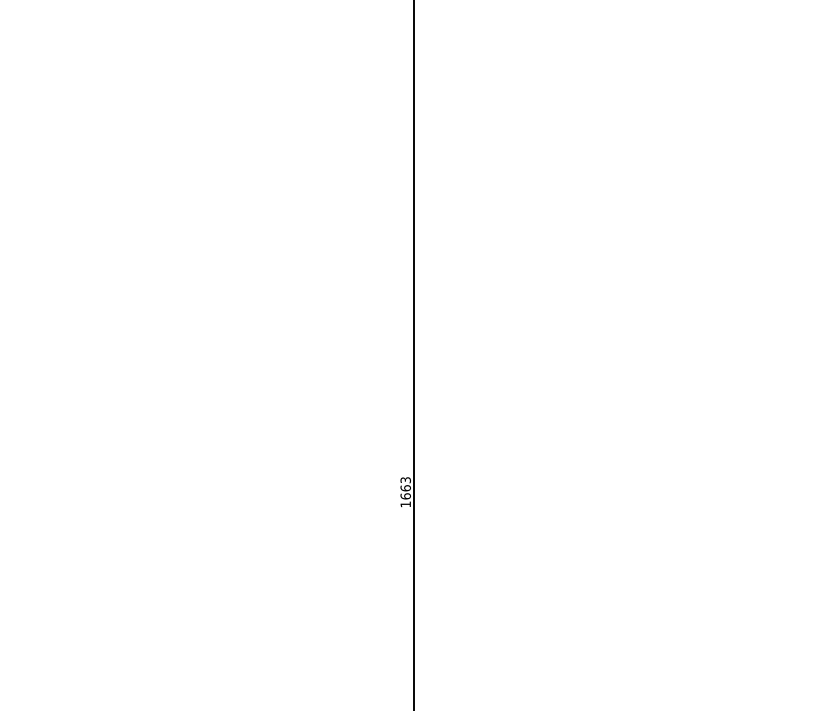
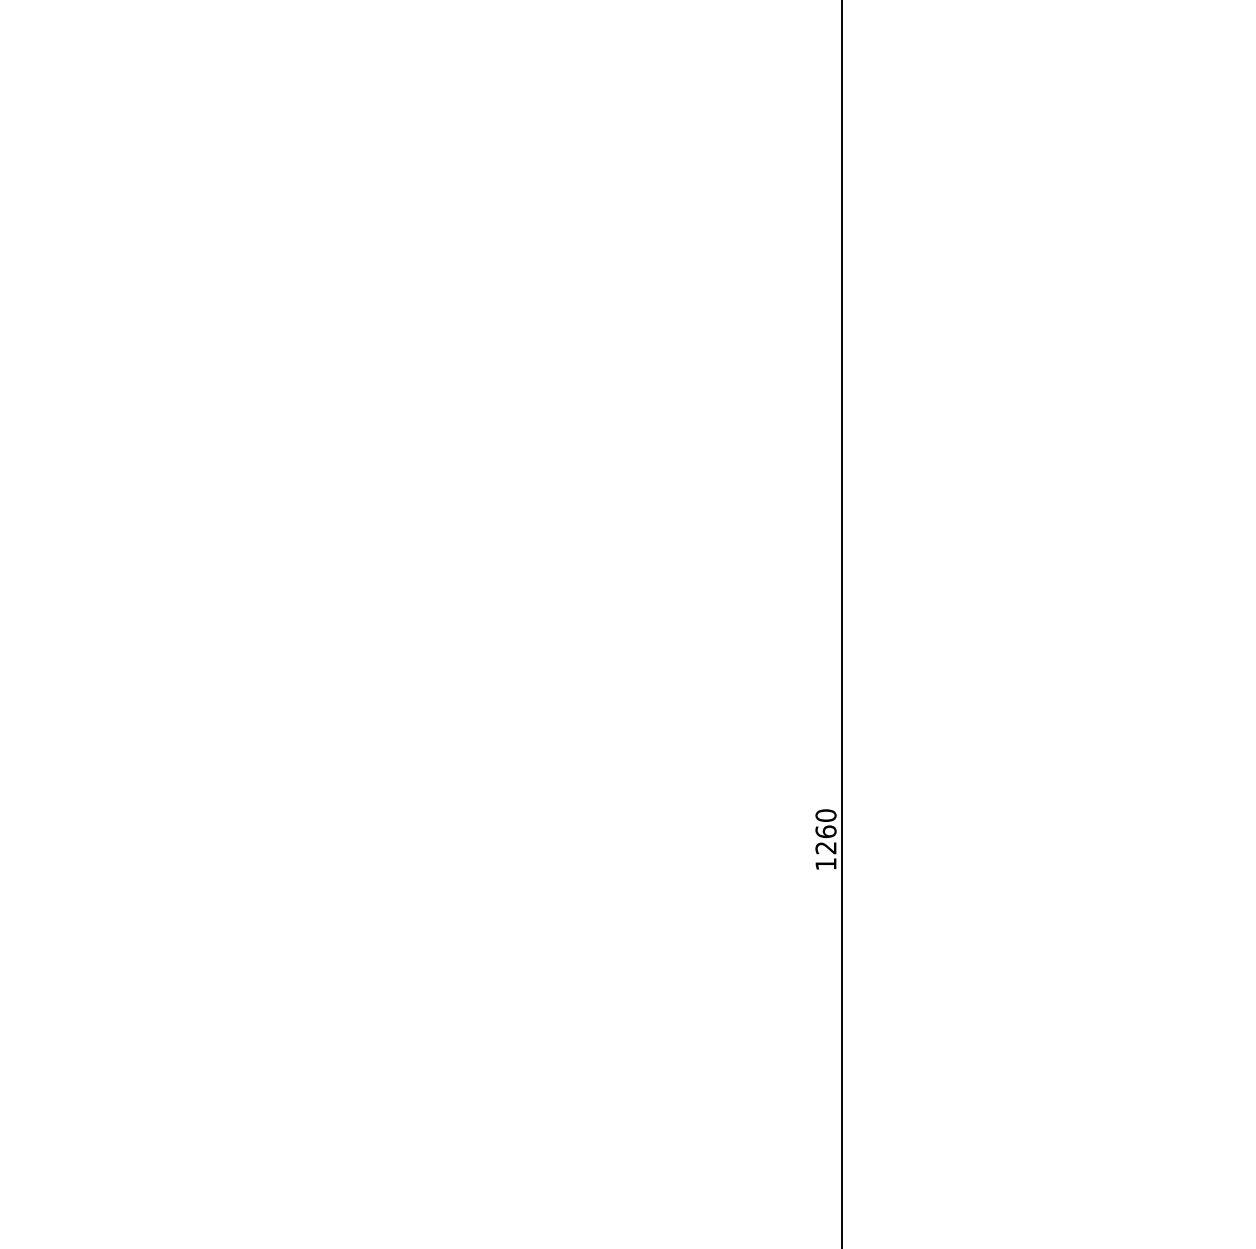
text: (405, 488) -> (825, 832), 1663 -> 1260

